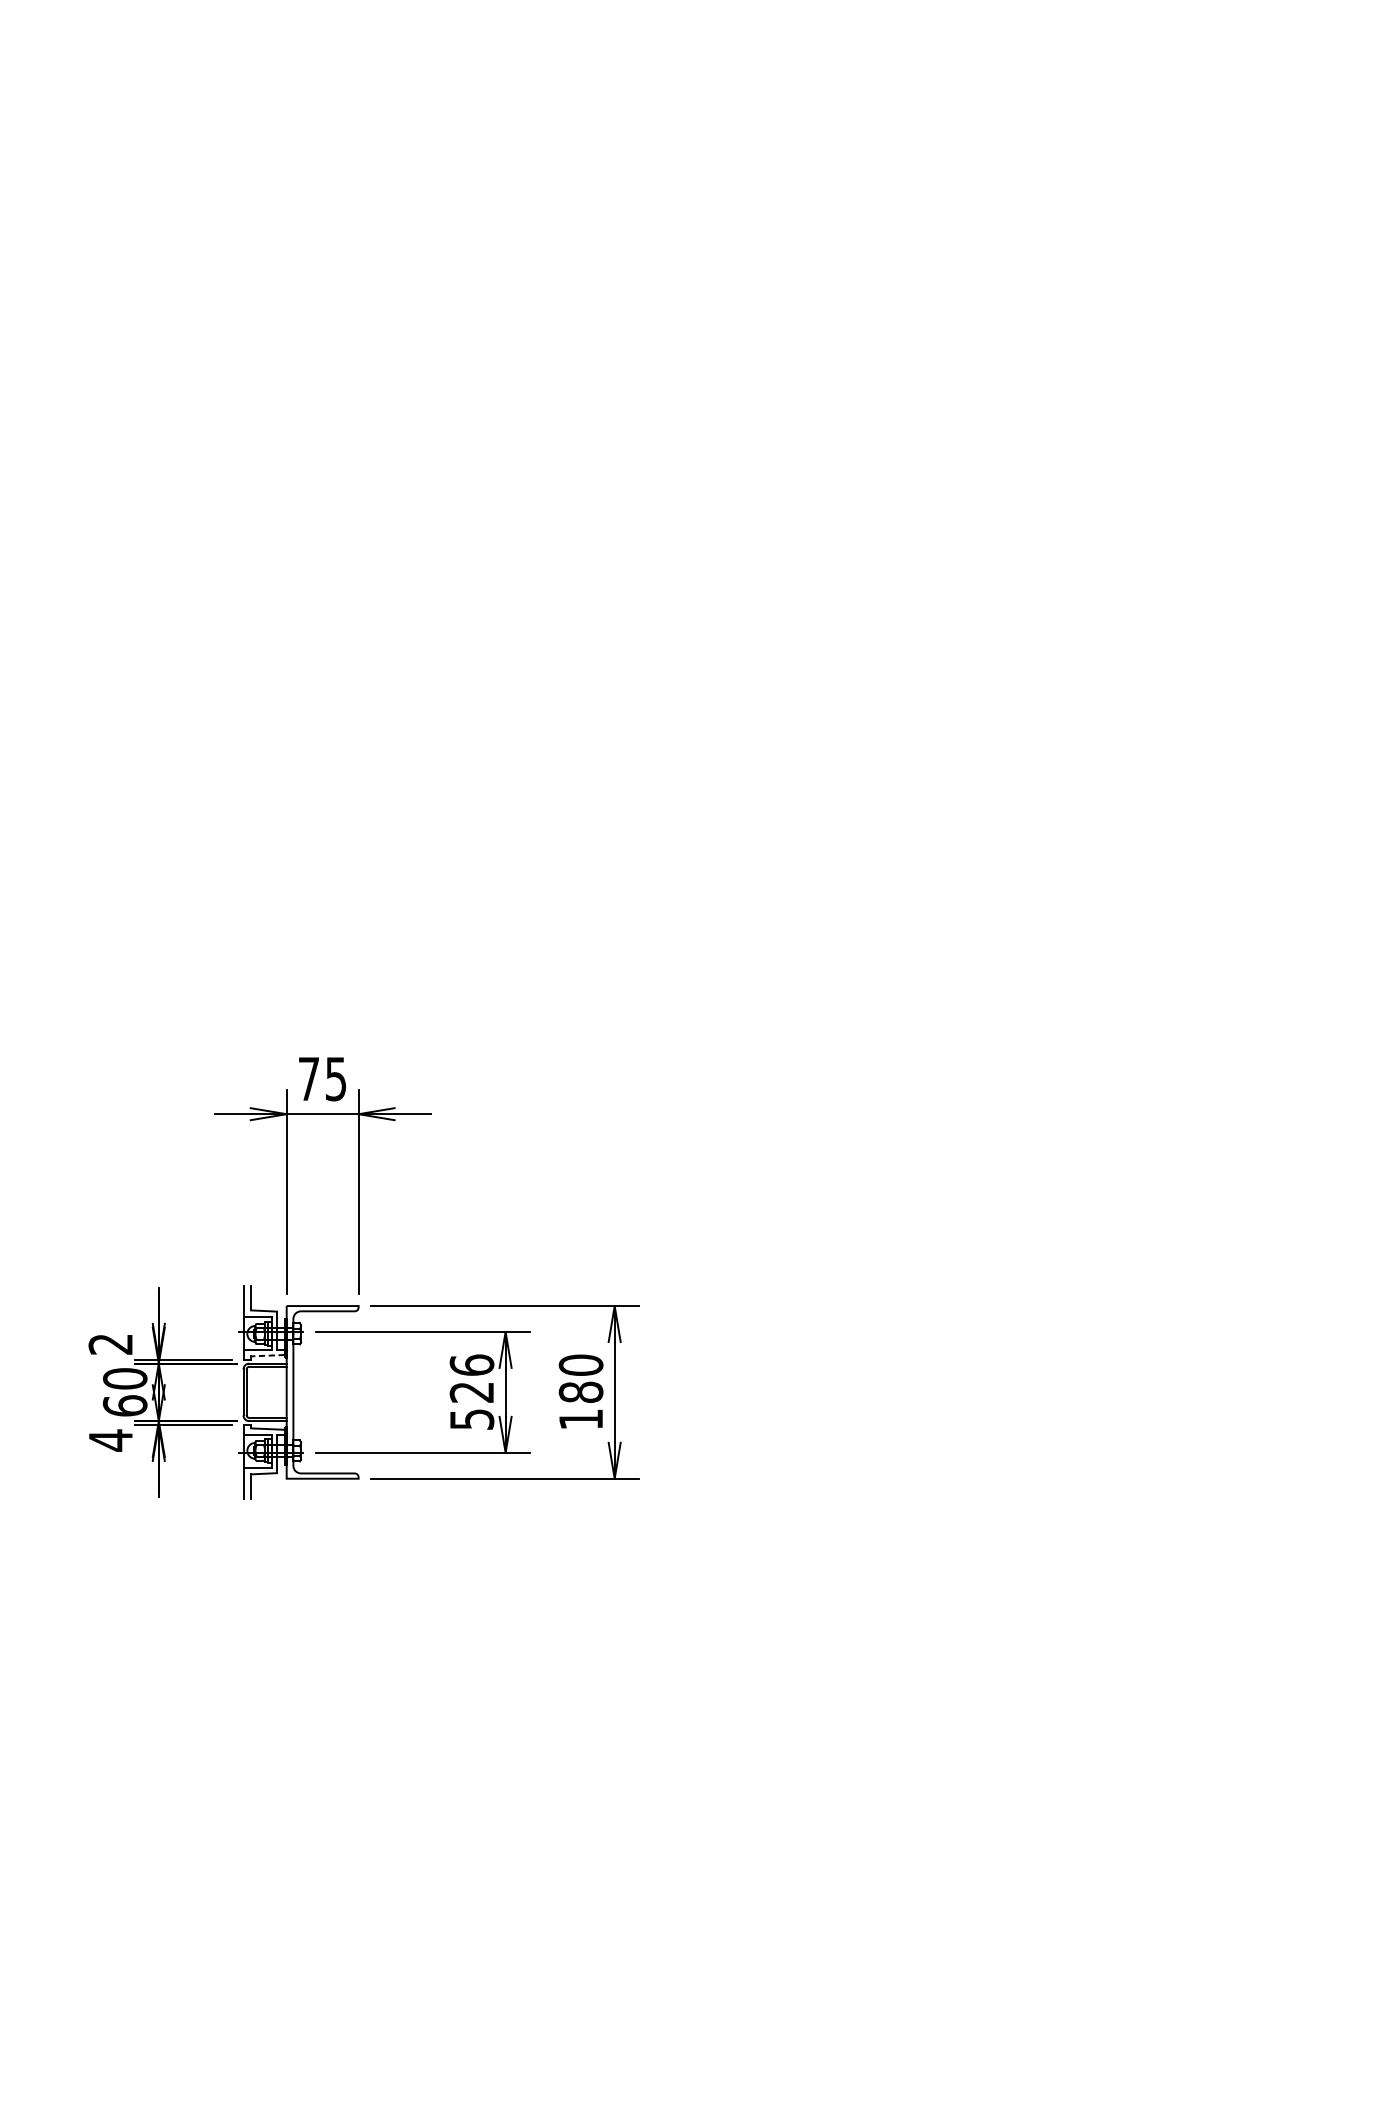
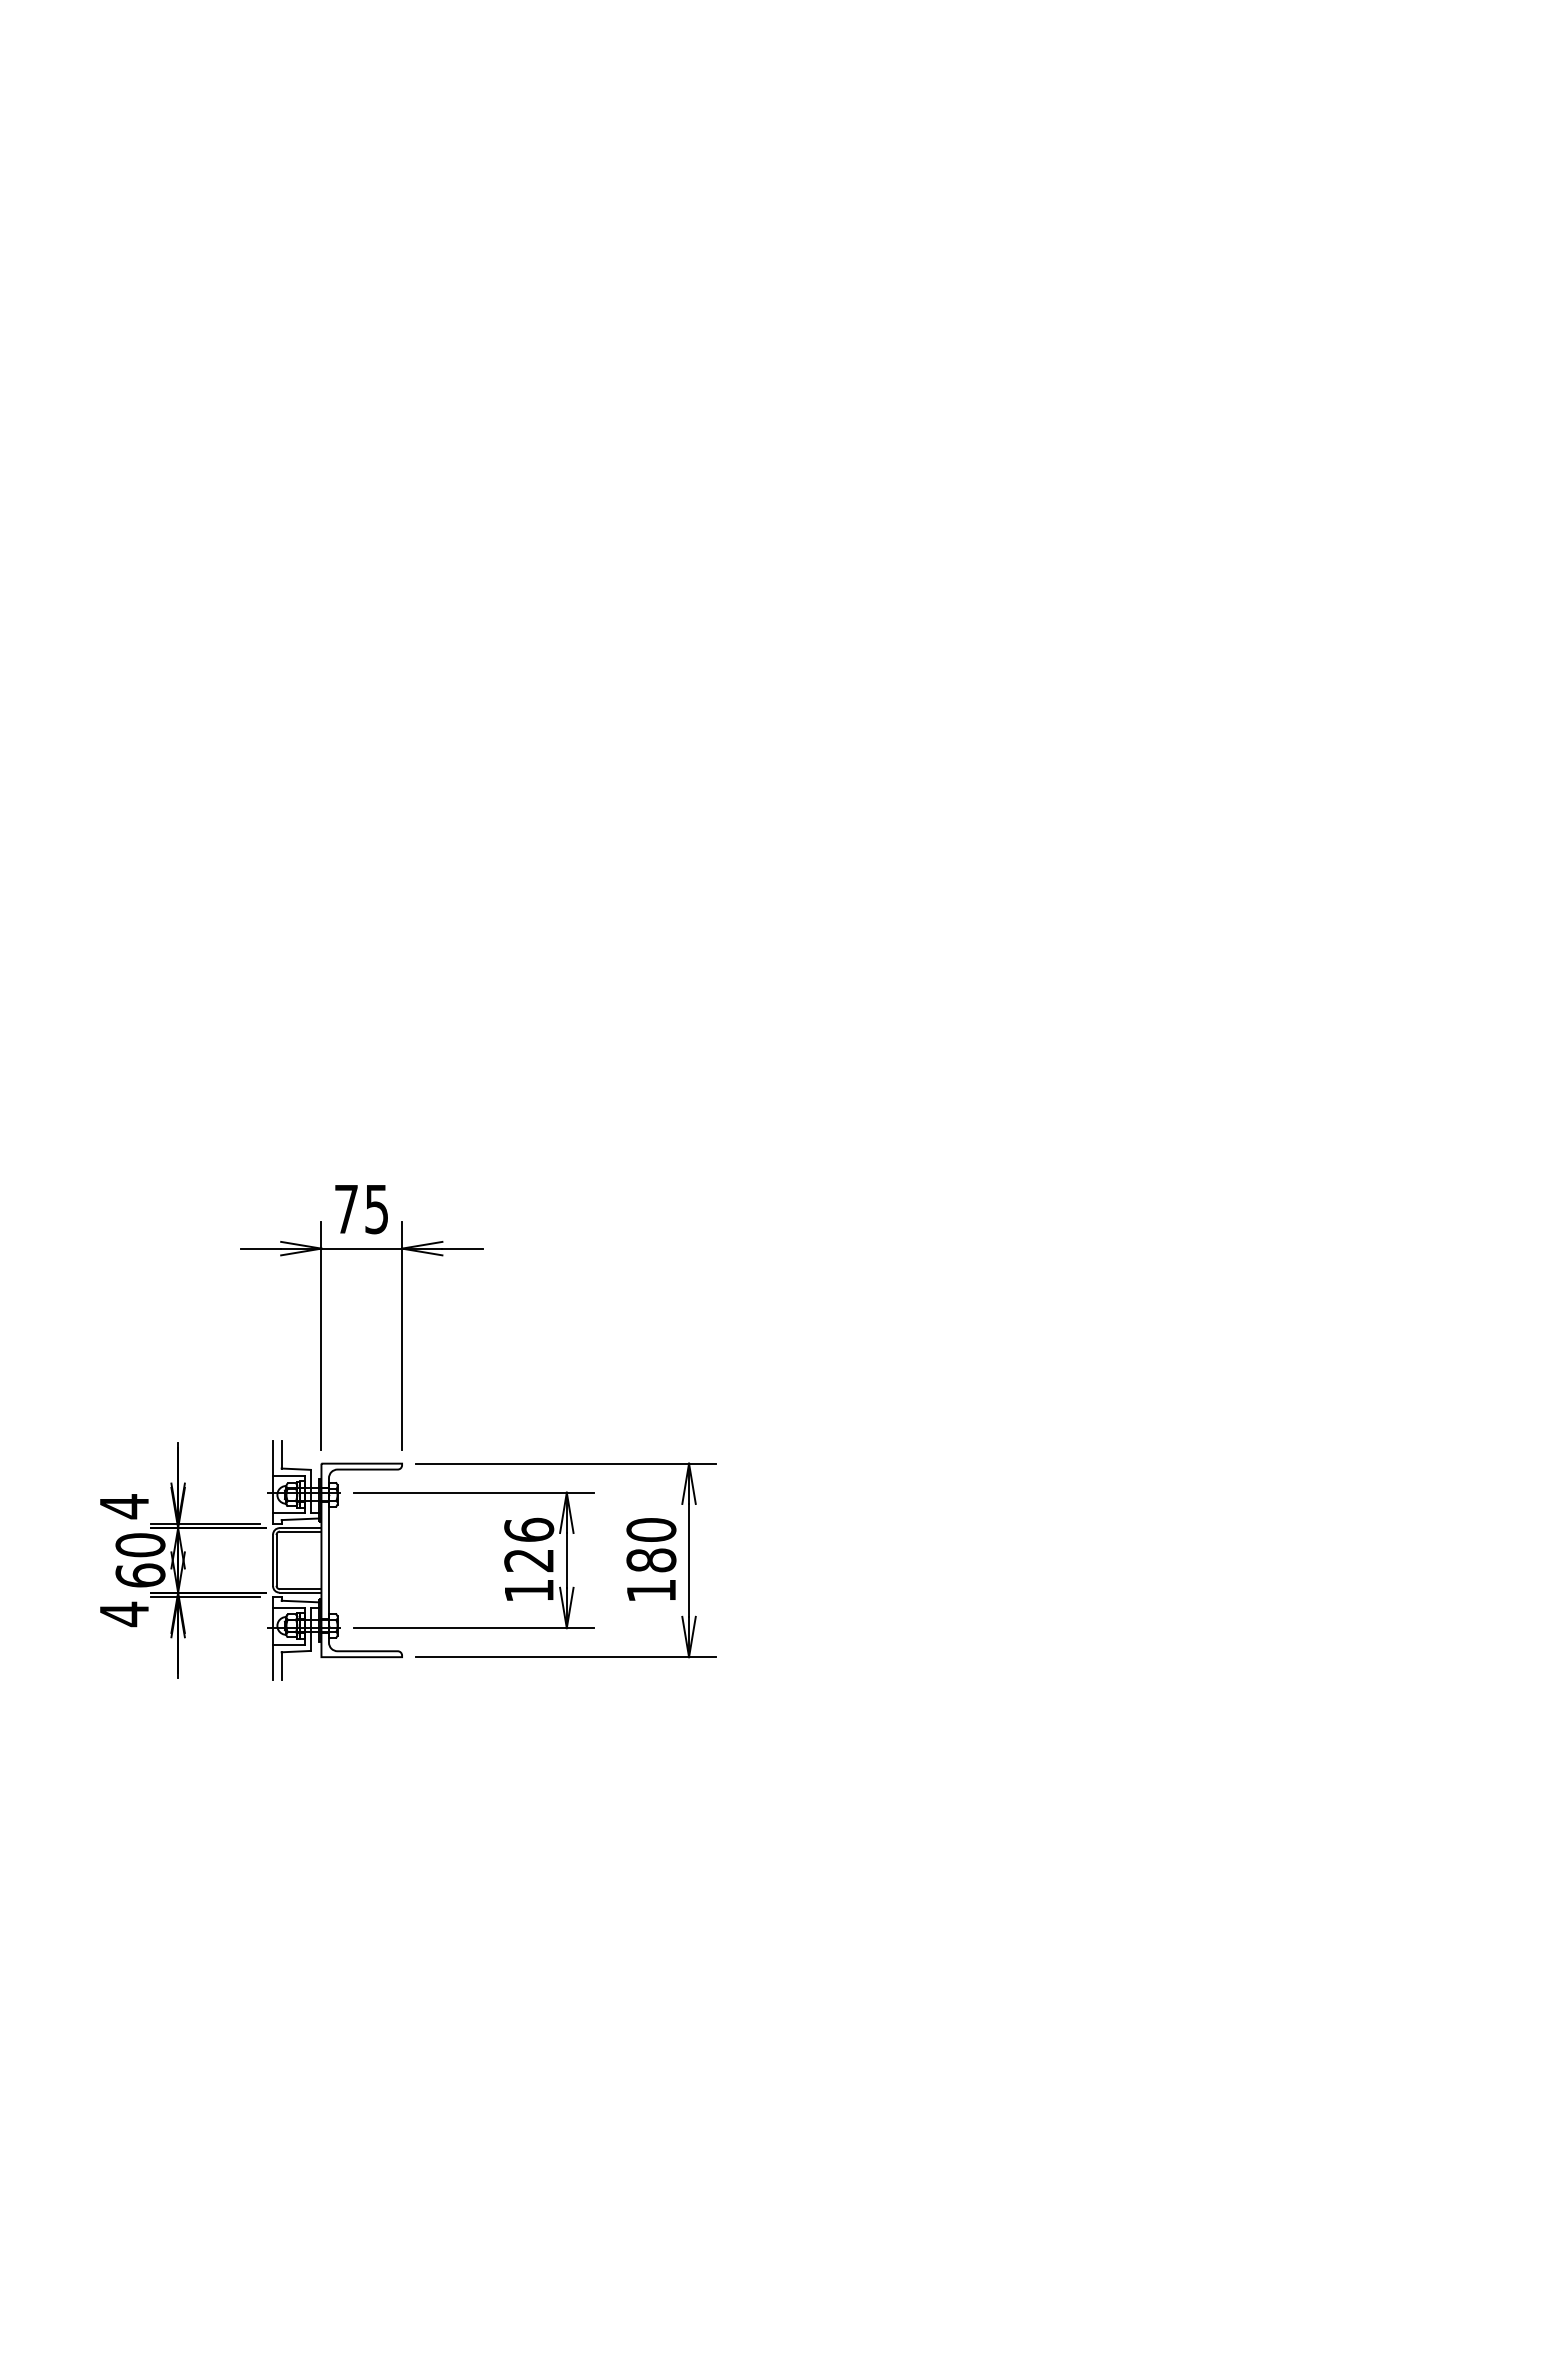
text: (110, 1344) -> (123, 1506), 2 -> 4
line: (267, 1355) -> (300, 1519), dashed -> solid
text: (472, 1419) -> (529, 1590), 526 -> 126

